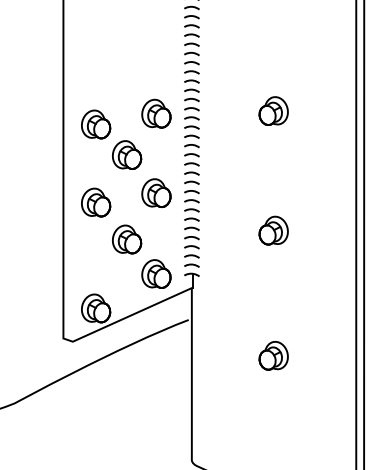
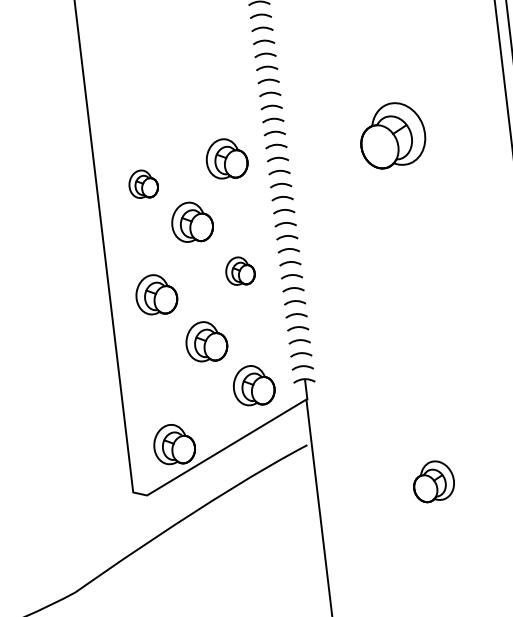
part: (273, 110) -> (391, 134), size x1.6
part: (96, 124) -> (143, 184), size x0.7
part: (156, 192) -> (240, 270), size x0.7
part: (273, 230) -> (412, 304), removed

